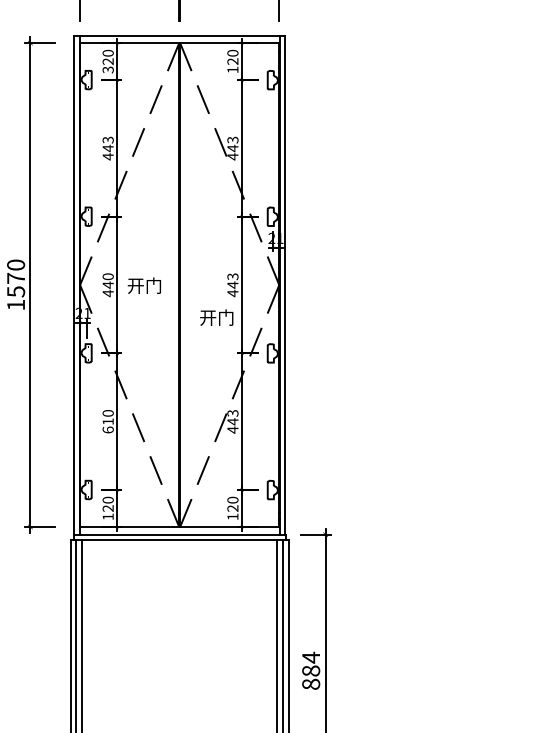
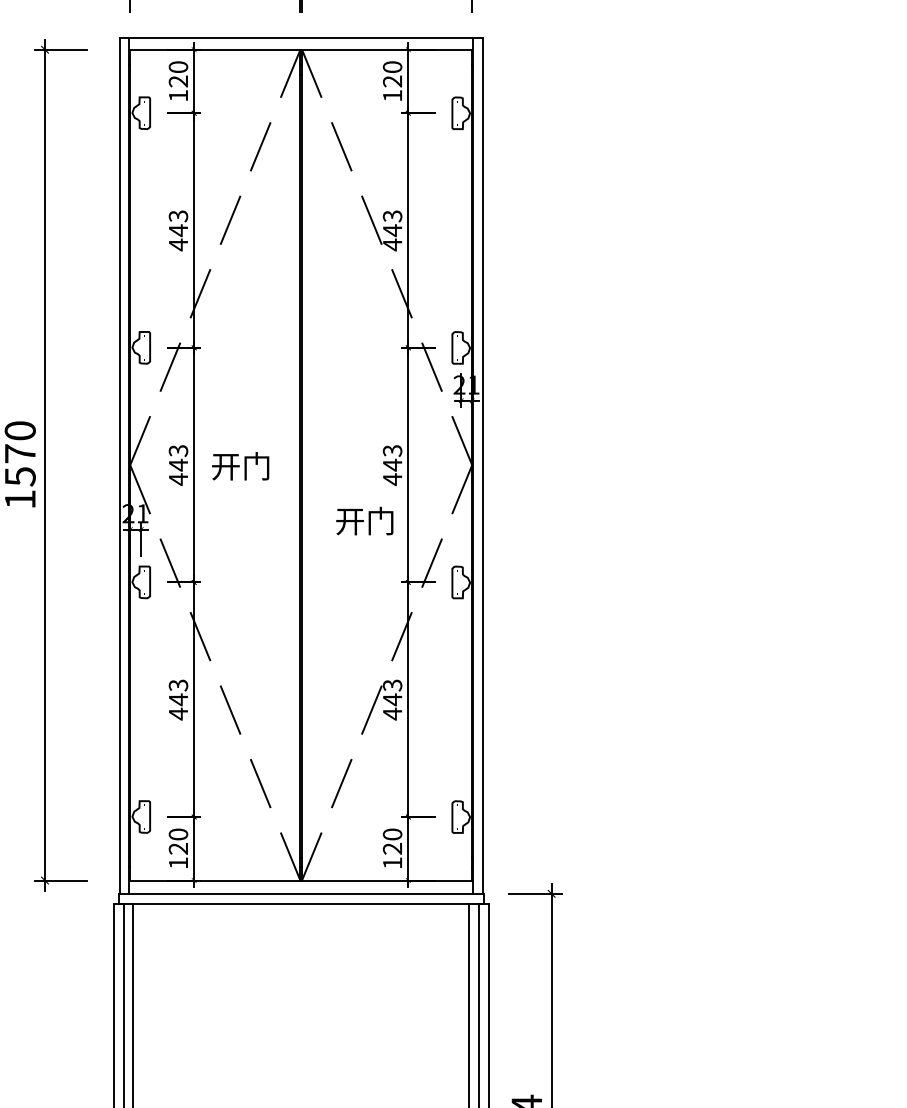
text: (107, 69) -> (177, 95), 320 -> 120
text: (107, 276) -> (177, 450), 440 -> 443
text: (107, 421) -> (177, 699), 610 -> 443

